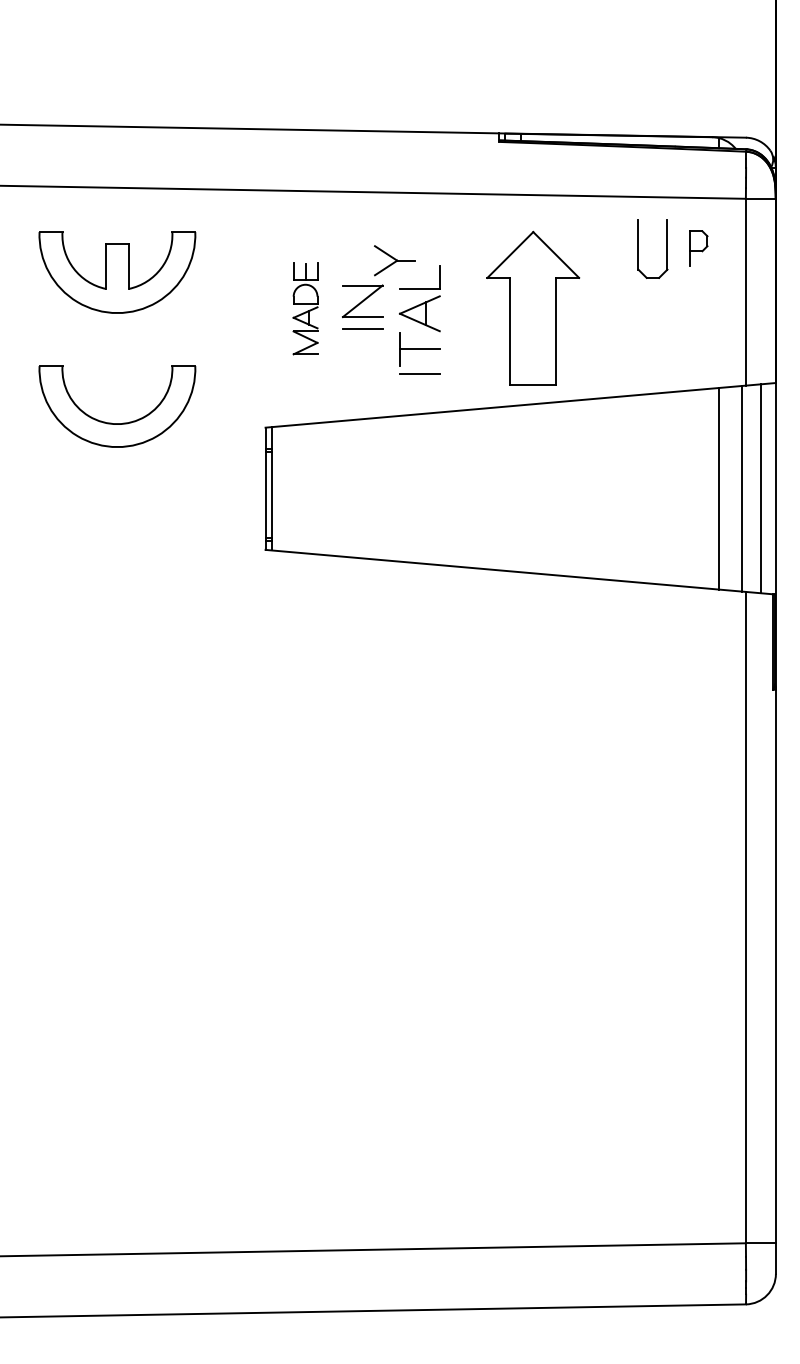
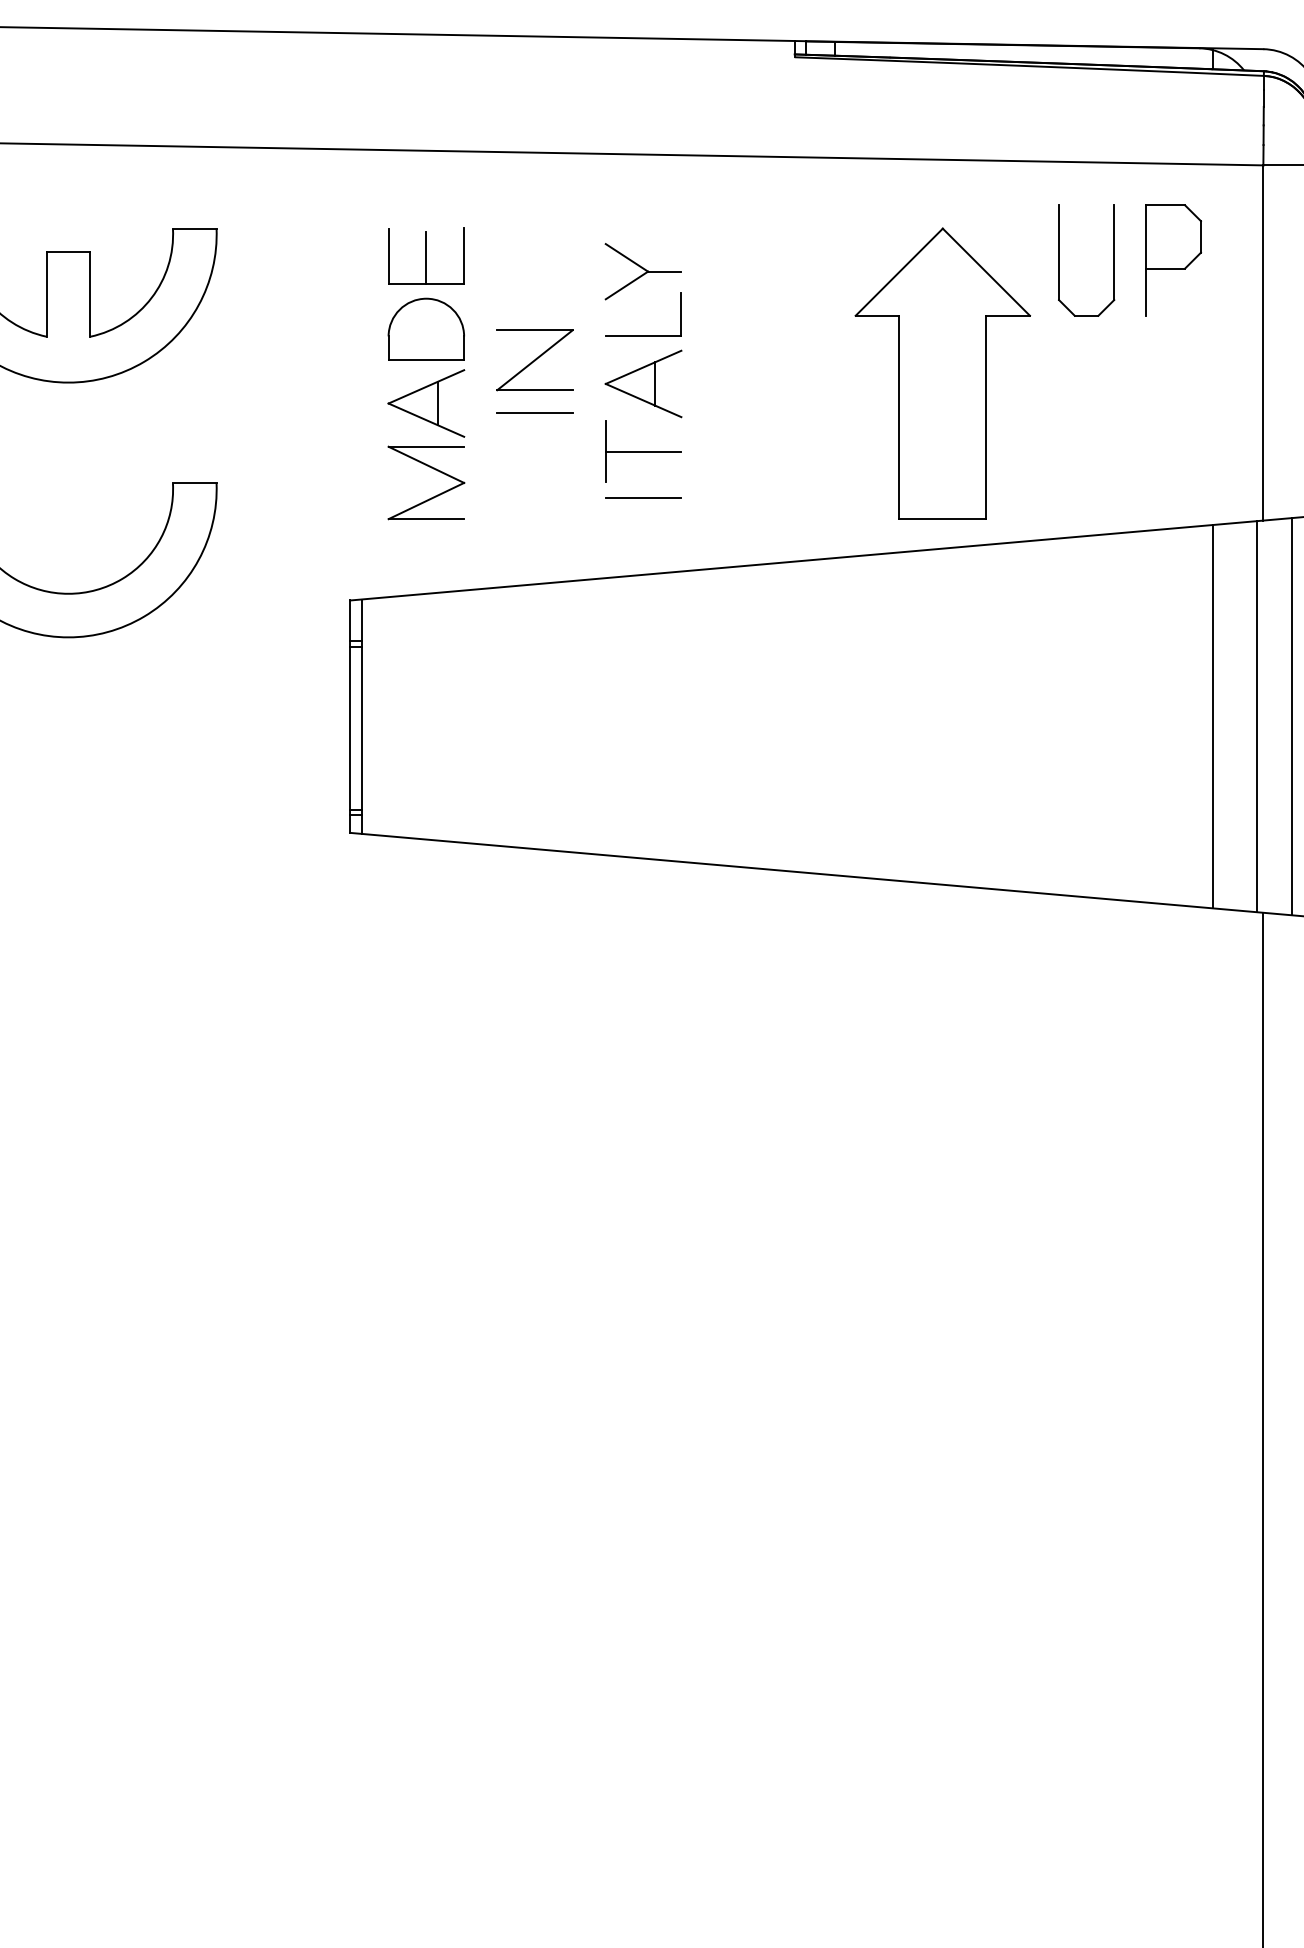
part: (698, 248) -> (1173, 259), size x1.67
part: (394, 260) -> (642, 271), moved
part: (533, 307) -> (943, 372), moved
part: (305, 308) -> (426, 373), size x1.67

